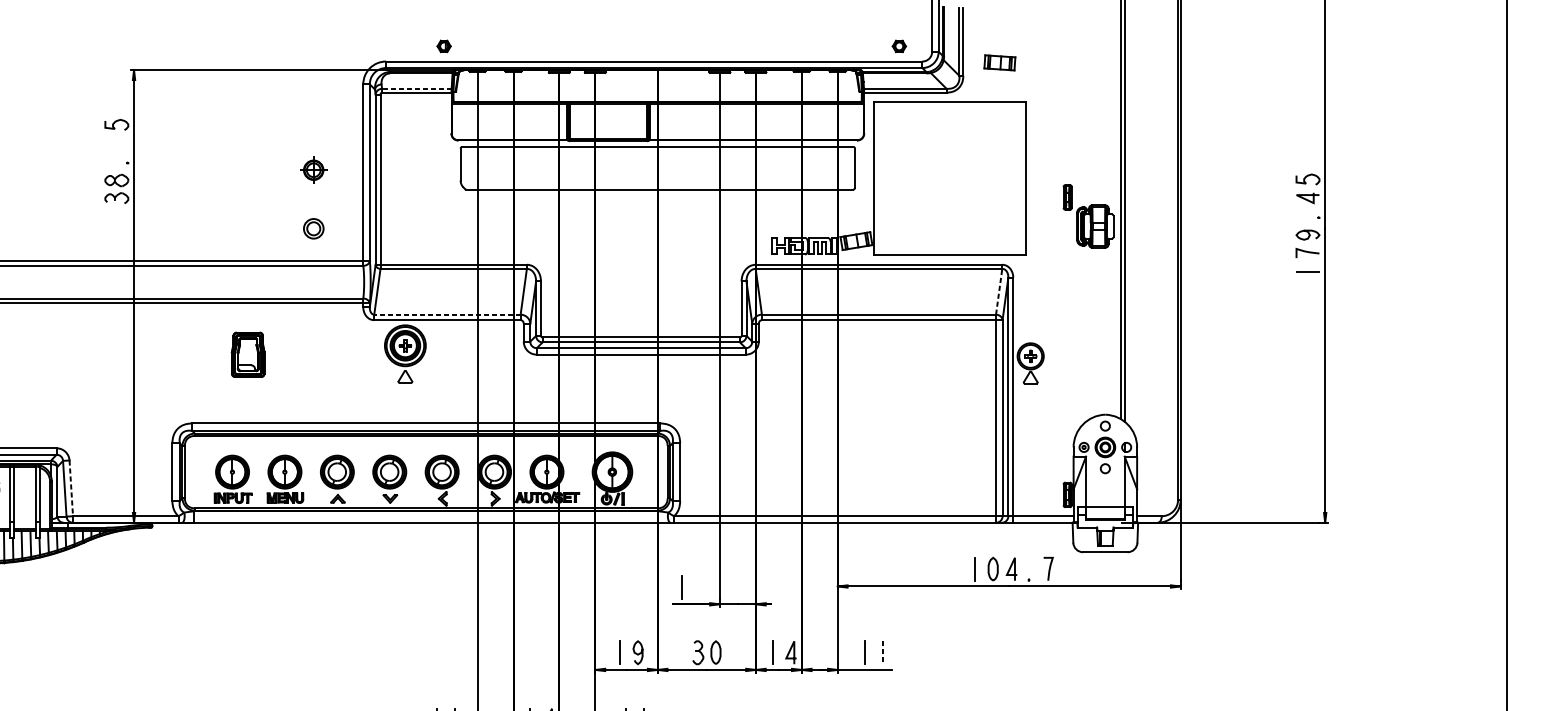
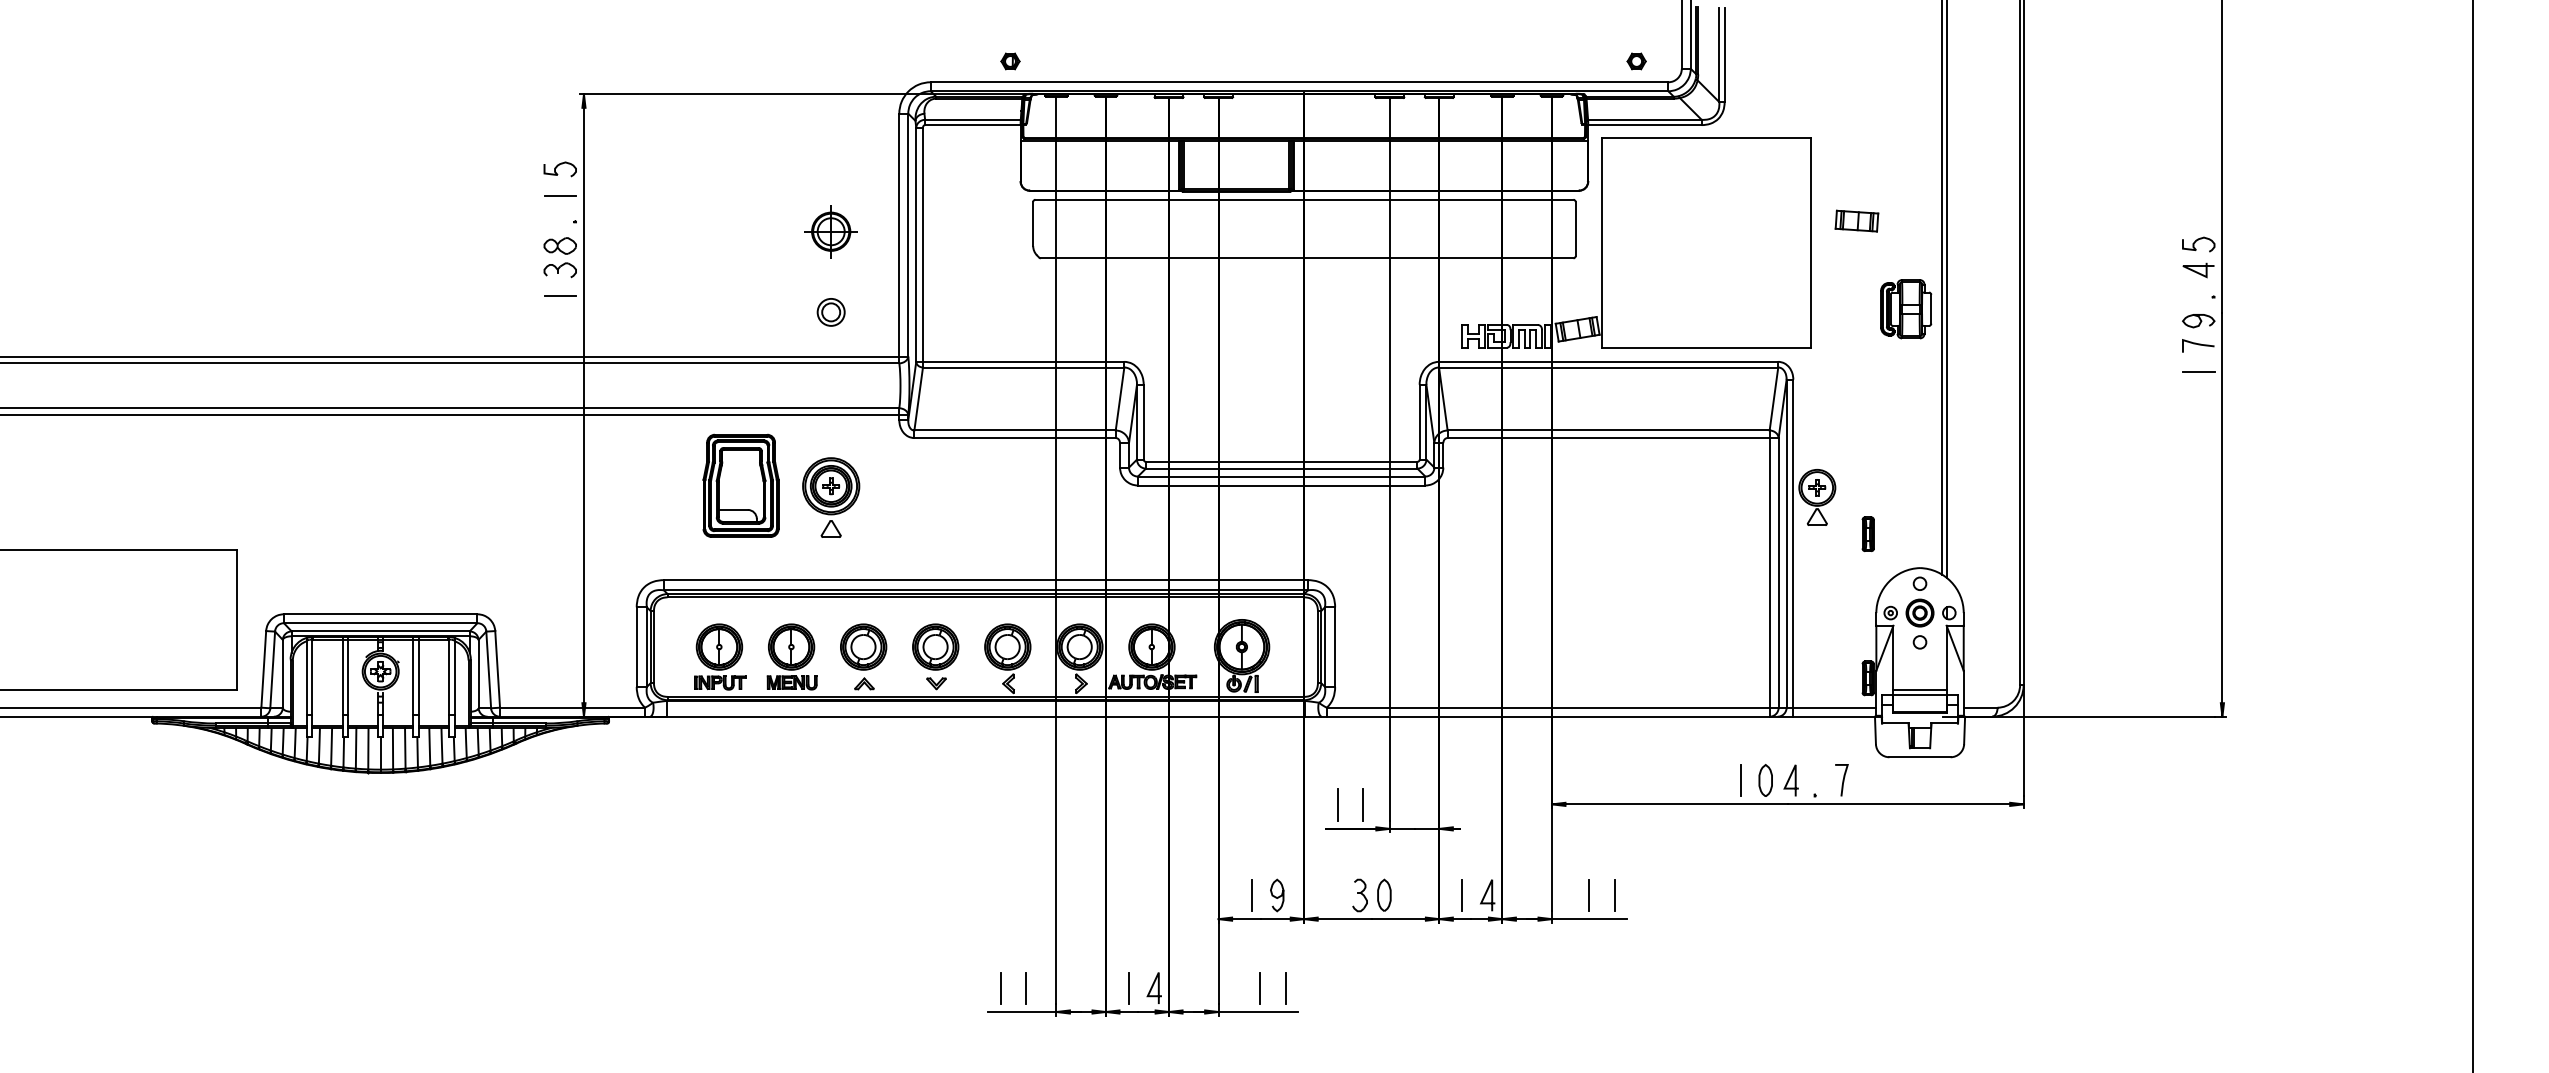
part: (999, 62) -> (1856, 220), moved
line: (416, 88) -> (972, 119), dashed -> solid
line: (116, 143) -> (560, 195), added
part: (313, 170) -> (830, 231), size x1.43
part: (1067, 196) -> (1867, 533), moved
line: (116, 217) -> (560, 296), added
line: (998, 292) -> (1773, 399), dashed -> solid
line: (447, 314) -> (1015, 430), dashed -> solid
part: (405, 353) -> (831, 497), moved
part: (247, 354) -> (740, 485), size x1.67
line: (71, 488) -> (497, 669), dashed -> solid
line: (1104, 503) -> (1919, 690), added
line: (700, 587) -> (1363, 805), added
line: (883, 652) -> (1614, 895), dashed -> solid

